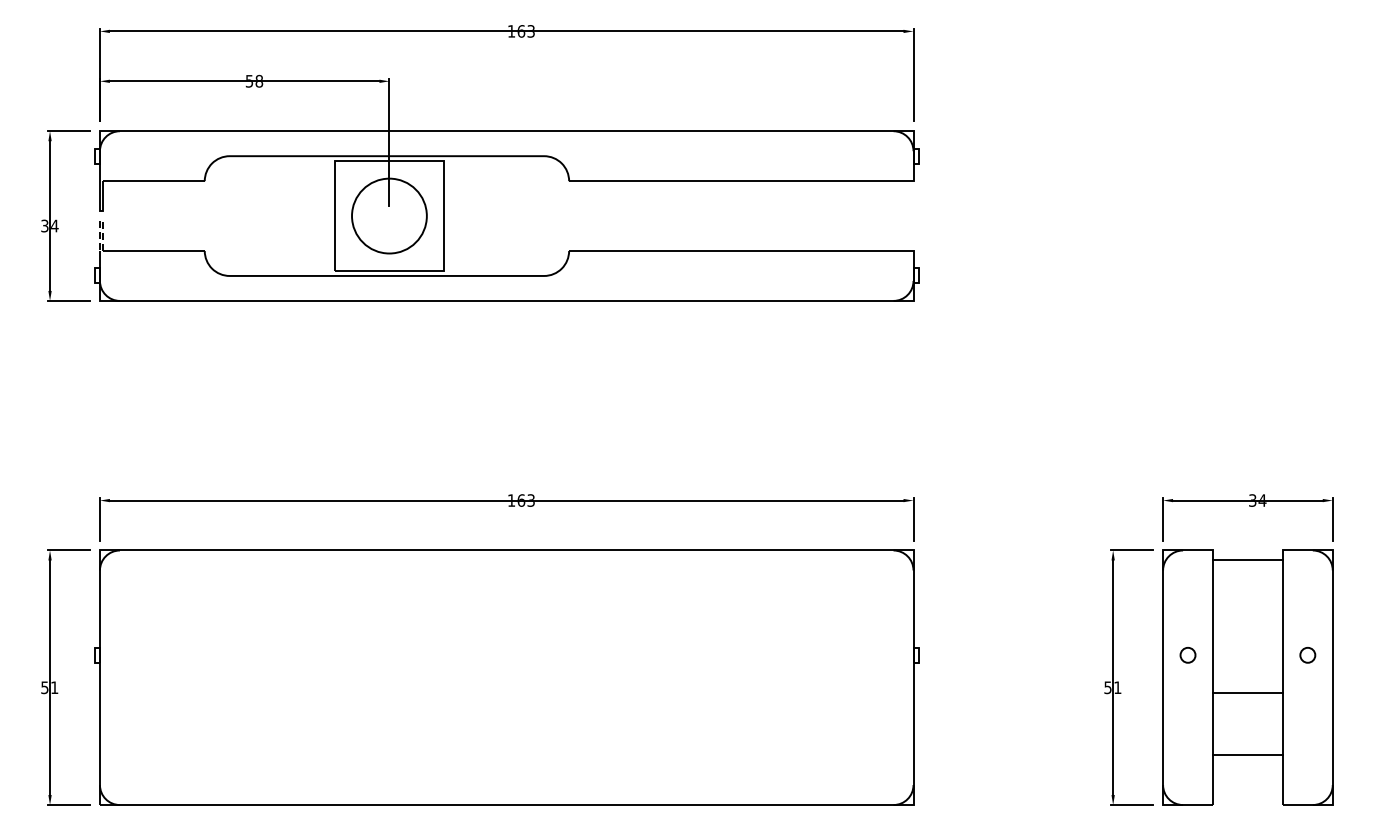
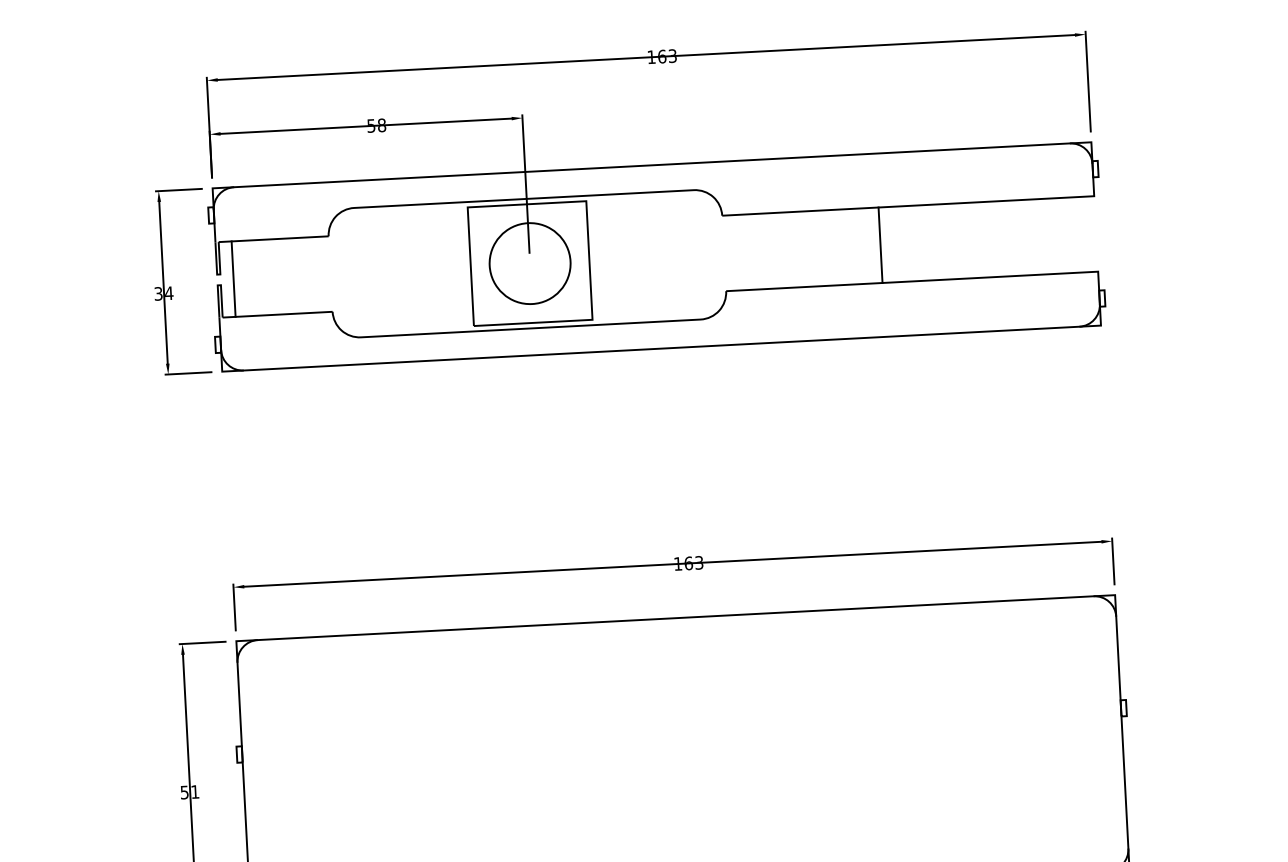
line: (114, 216) -> (233, 279), added
line: (713, 216) -> (880, 245), added
line: (100, 221) -> (218, 285), dashed -> solid

